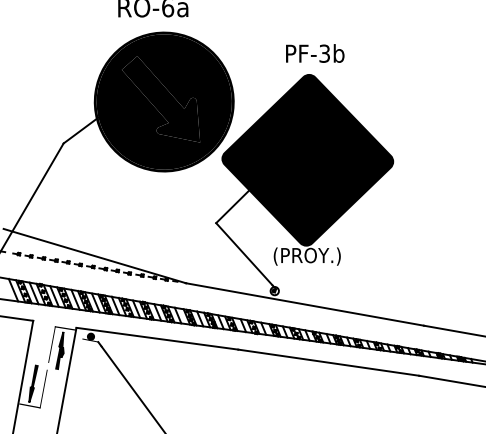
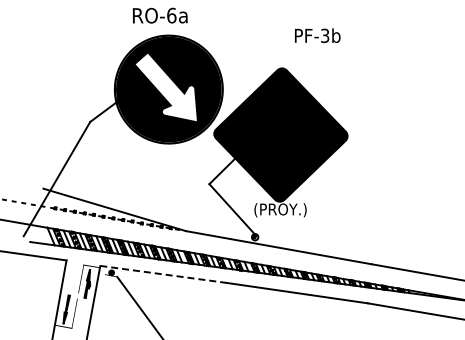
text: (314, 53) -> (317, 35), moved
fill: (159, 99) -> (165, 87), removed
line: (157, 338) -> (163, 274), solid -> dashed

